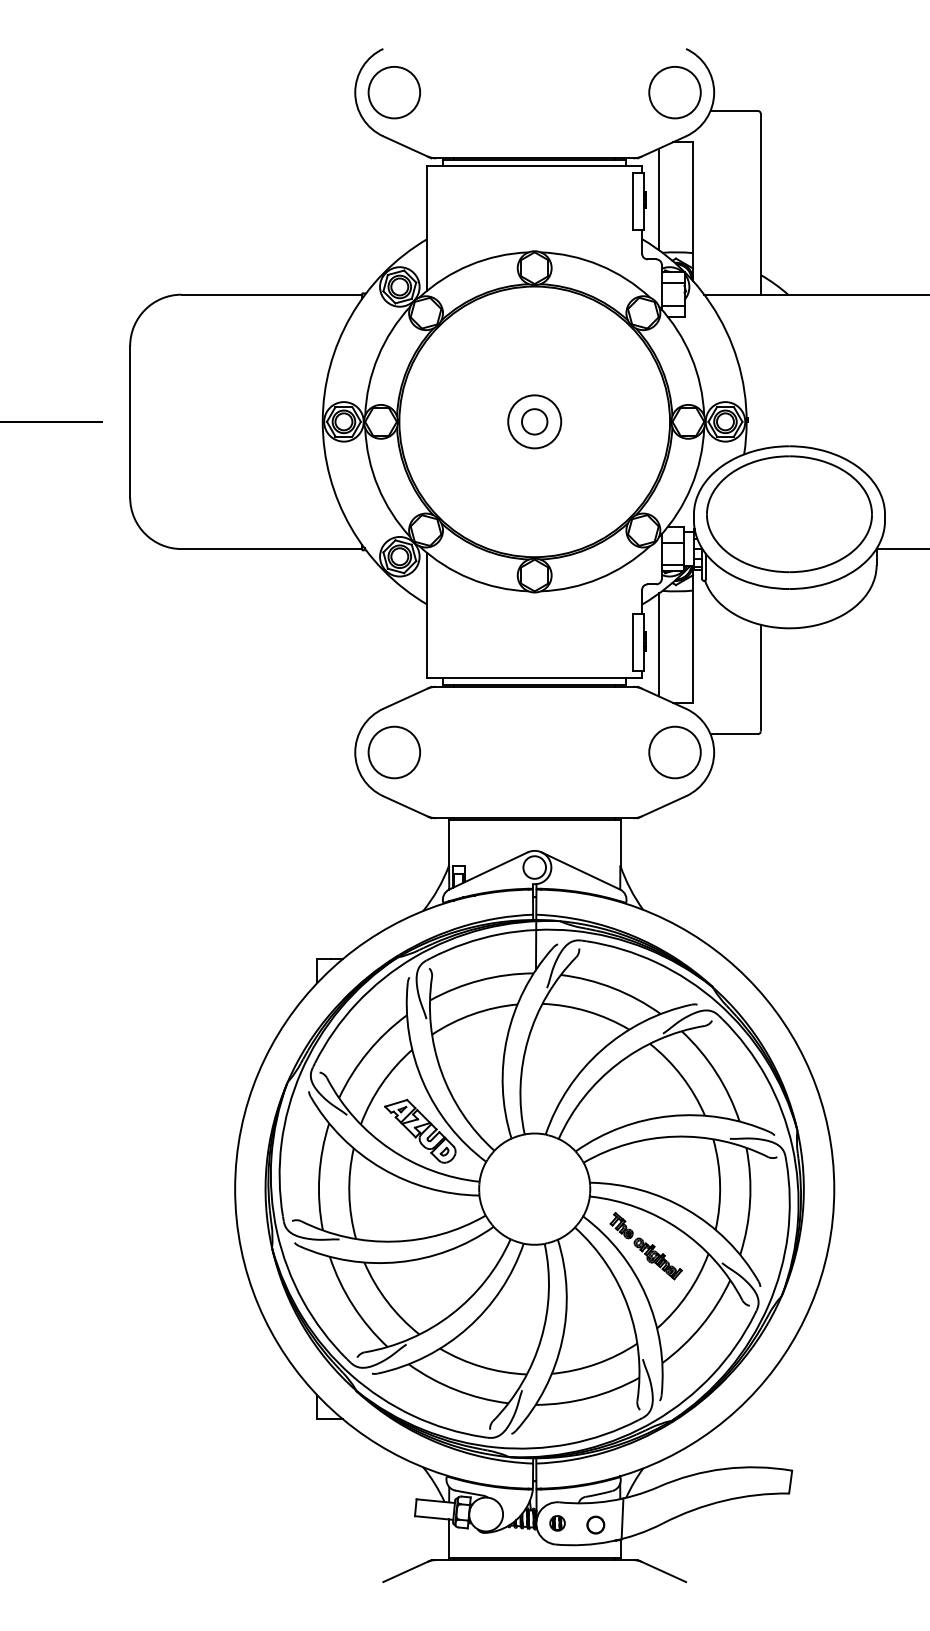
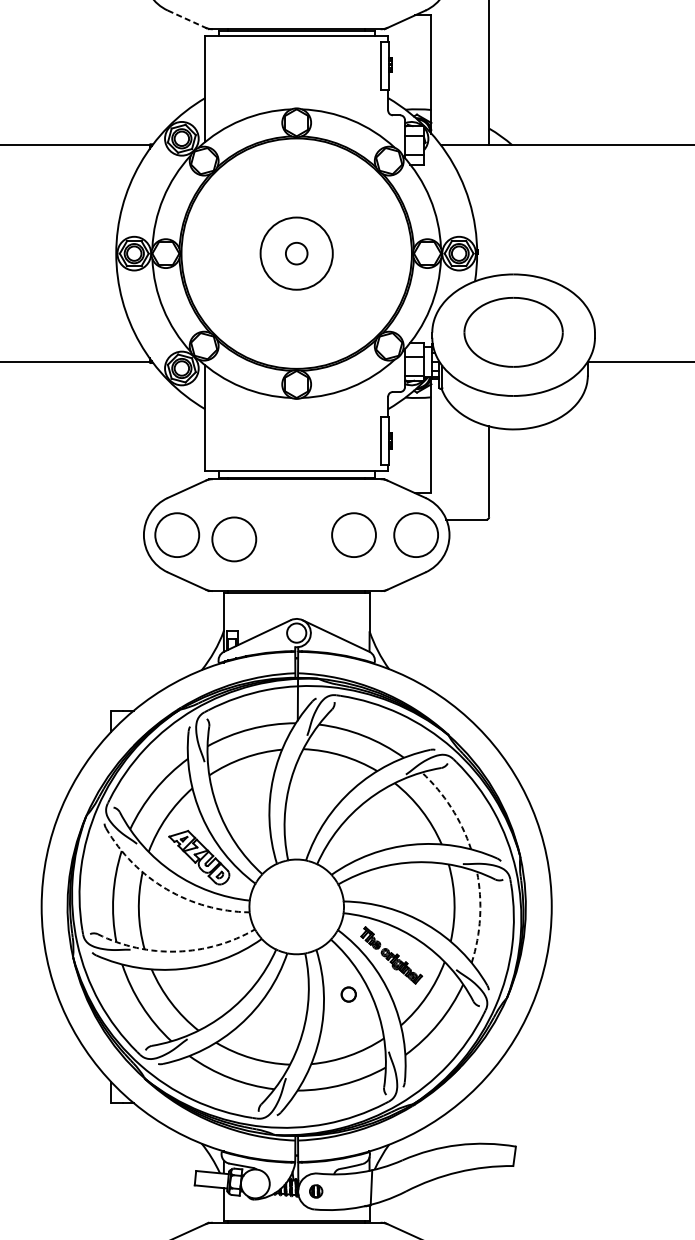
line: (407, 147) -> (188, 20), solid -> dashed
line: (659, 199) -> (402, 64), removed
circle: (534, 421) -> (296, 253), size x1.6
part: (789, 514) -> (513, 332), size x0.7
line: (659, 644) -> (402, 443), removed
circle: (601, 752) -> (353, 535), added
circle: (461, 757) -> (234, 539), added
arc: (716, 1072) -> (451, 807), solid -> dashed
arc: (382, 1168) -> (167, 889), solid -> dashed
arc: (750, 1201) -> (480, 917), solid -> dashed
arc: (394, 1241) -> (177, 951), solid -> dashed
part: (595, 1524) -> (348, 994), moved

